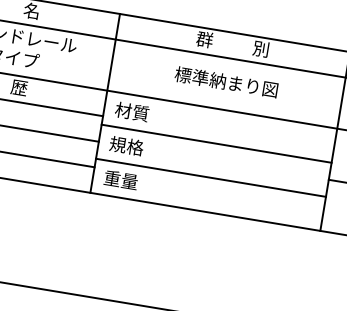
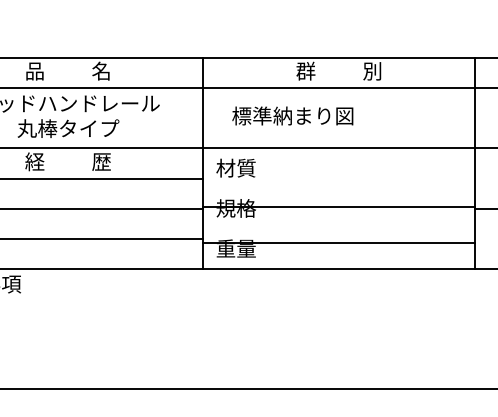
text: (226, 81) -> (292, 115), moved
line: (216, 143) -> (339, 206), moved
line: (211, 177) -> (339, 242), moved

